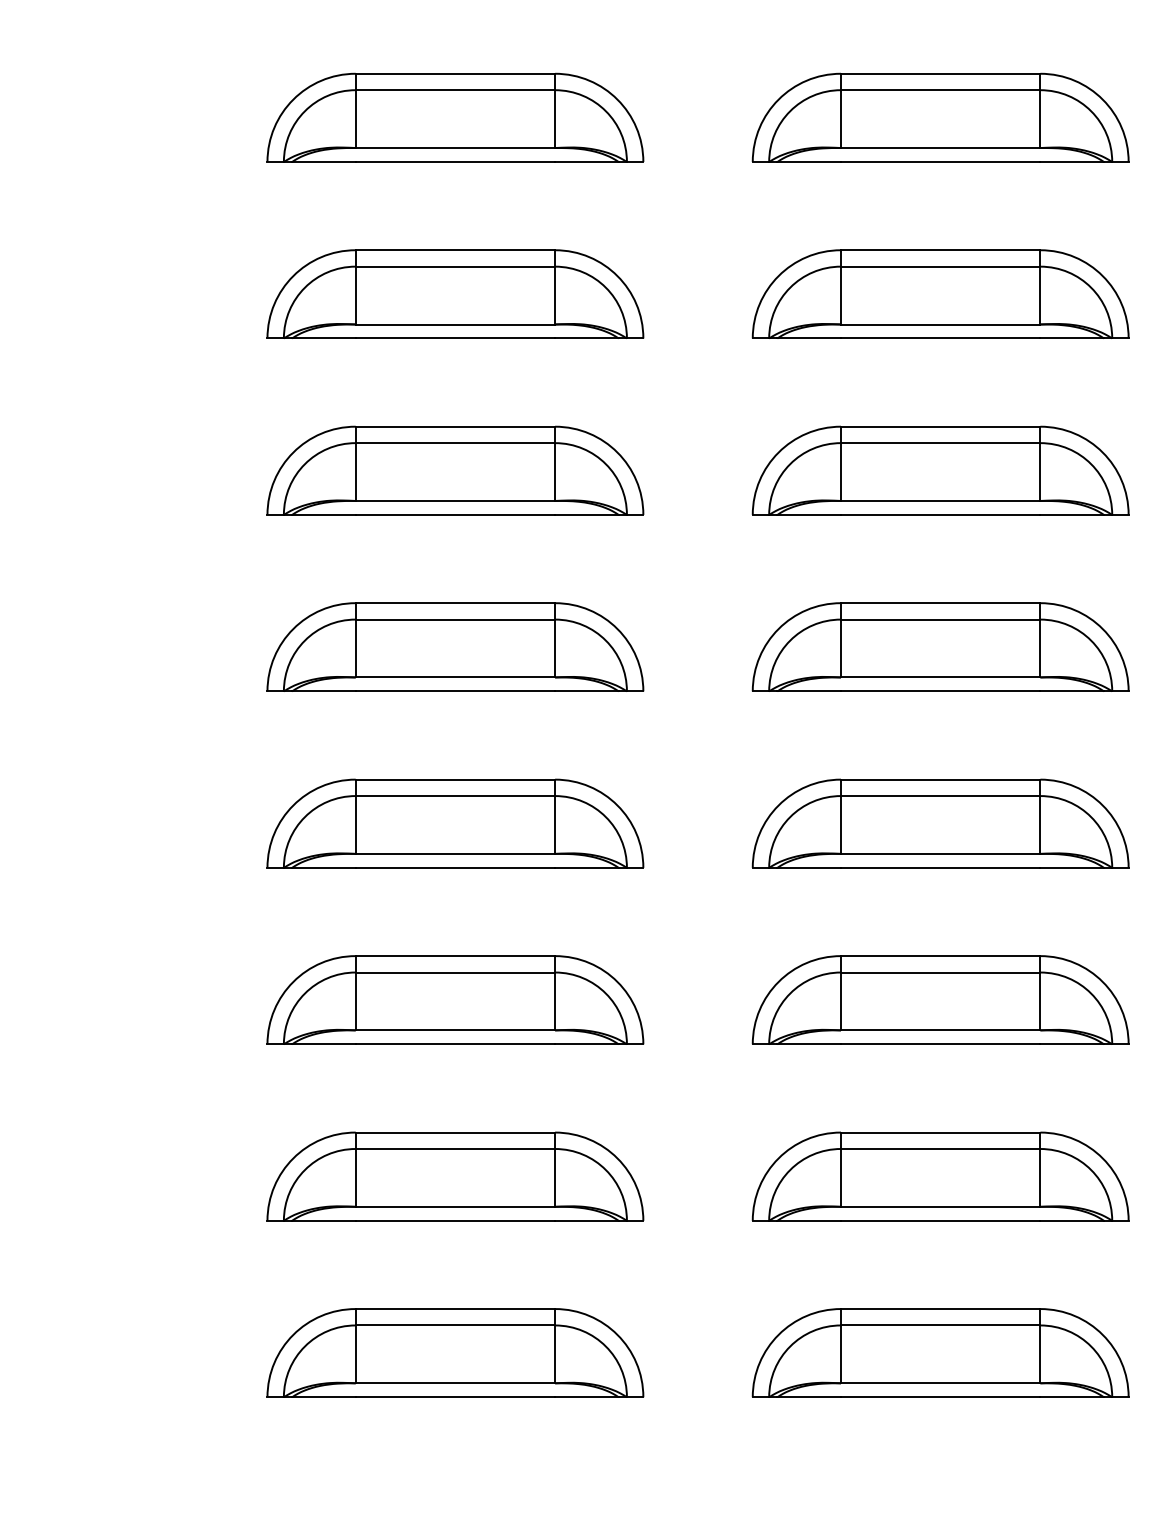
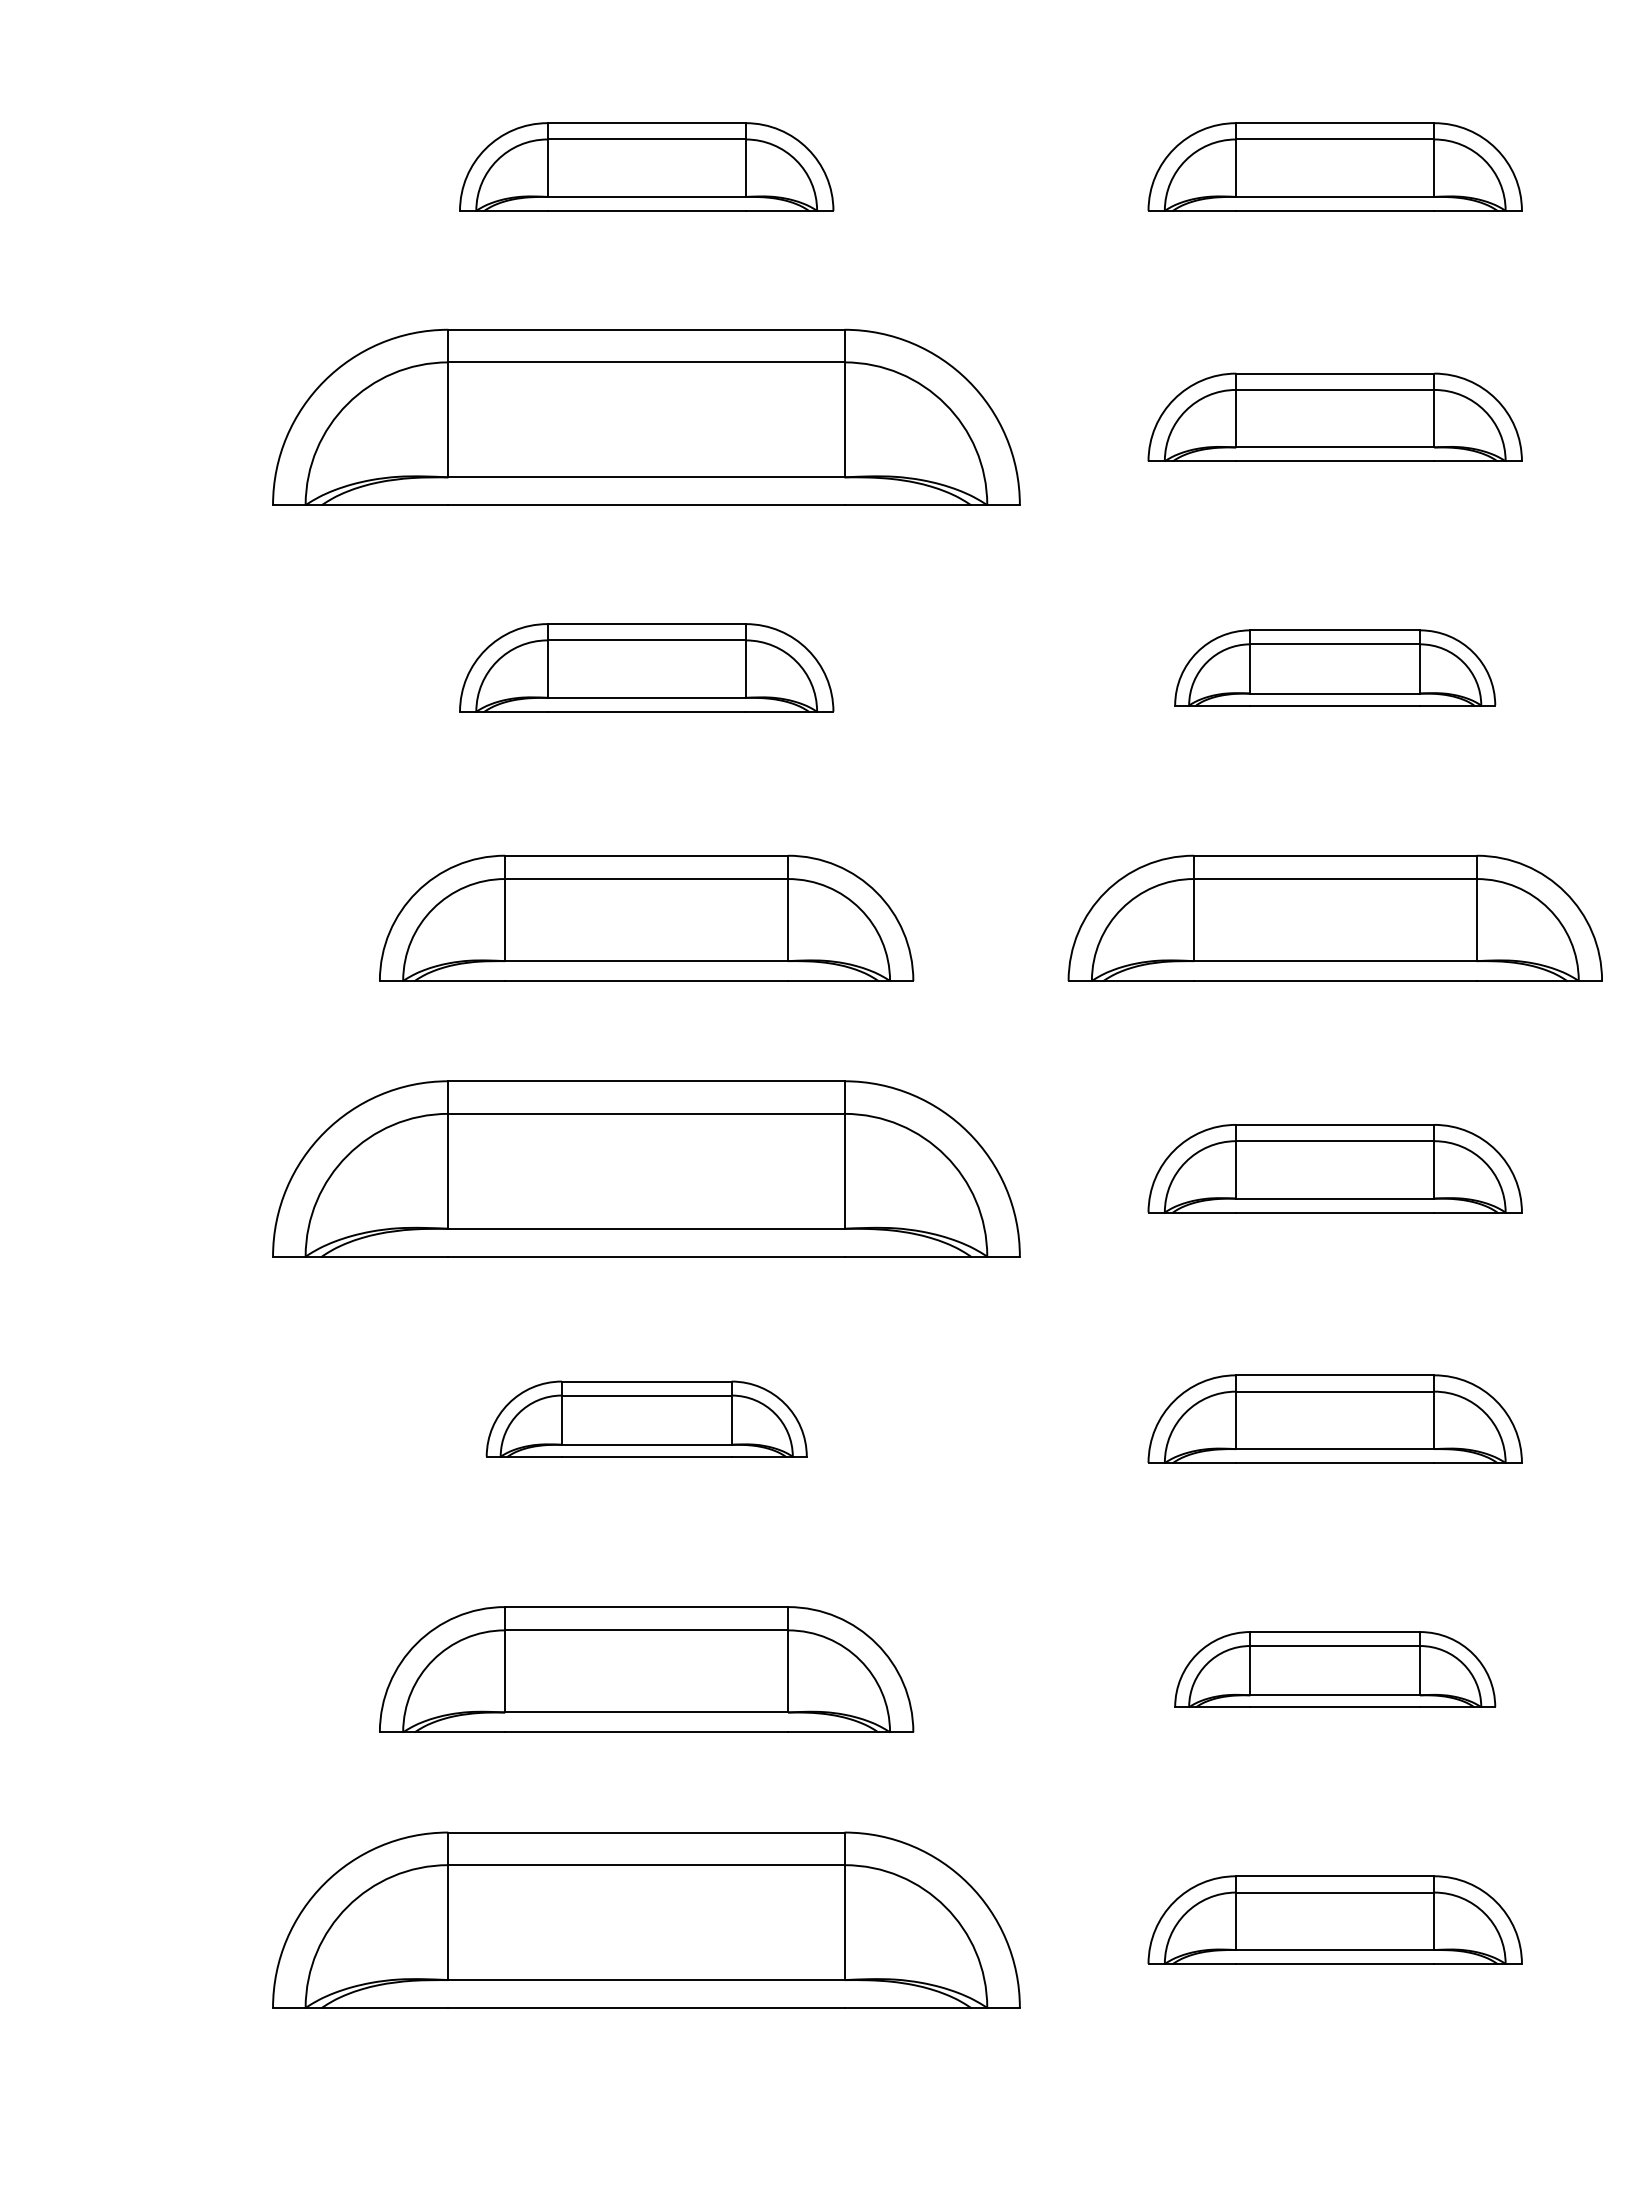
part: (455, 117) -> (646, 166), size x0.7
part: (940, 117) -> (1334, 166), size x0.7
part: (455, 294) -> (646, 417), size x1.4
part: (940, 294) -> (1334, 417), size x0.7
part: (455, 470) -> (646, 667), size x0.7
part: (940, 470) -> (1334, 667), size x0.6
part: (455, 823) -> (646, 1168), size x1.4
part: (940, 823) -> (1334, 1168), size x0.7
part: (455, 999) -> (646, 1418), size x0.6
part: (940, 999) -> (1334, 1418), size x0.7
part: (940, 1176) -> (1334, 1669), size x0.6
part: (455, 1352) -> (646, 1919), size x1.4
part: (940, 1352) -> (1334, 1919), size x0.7

